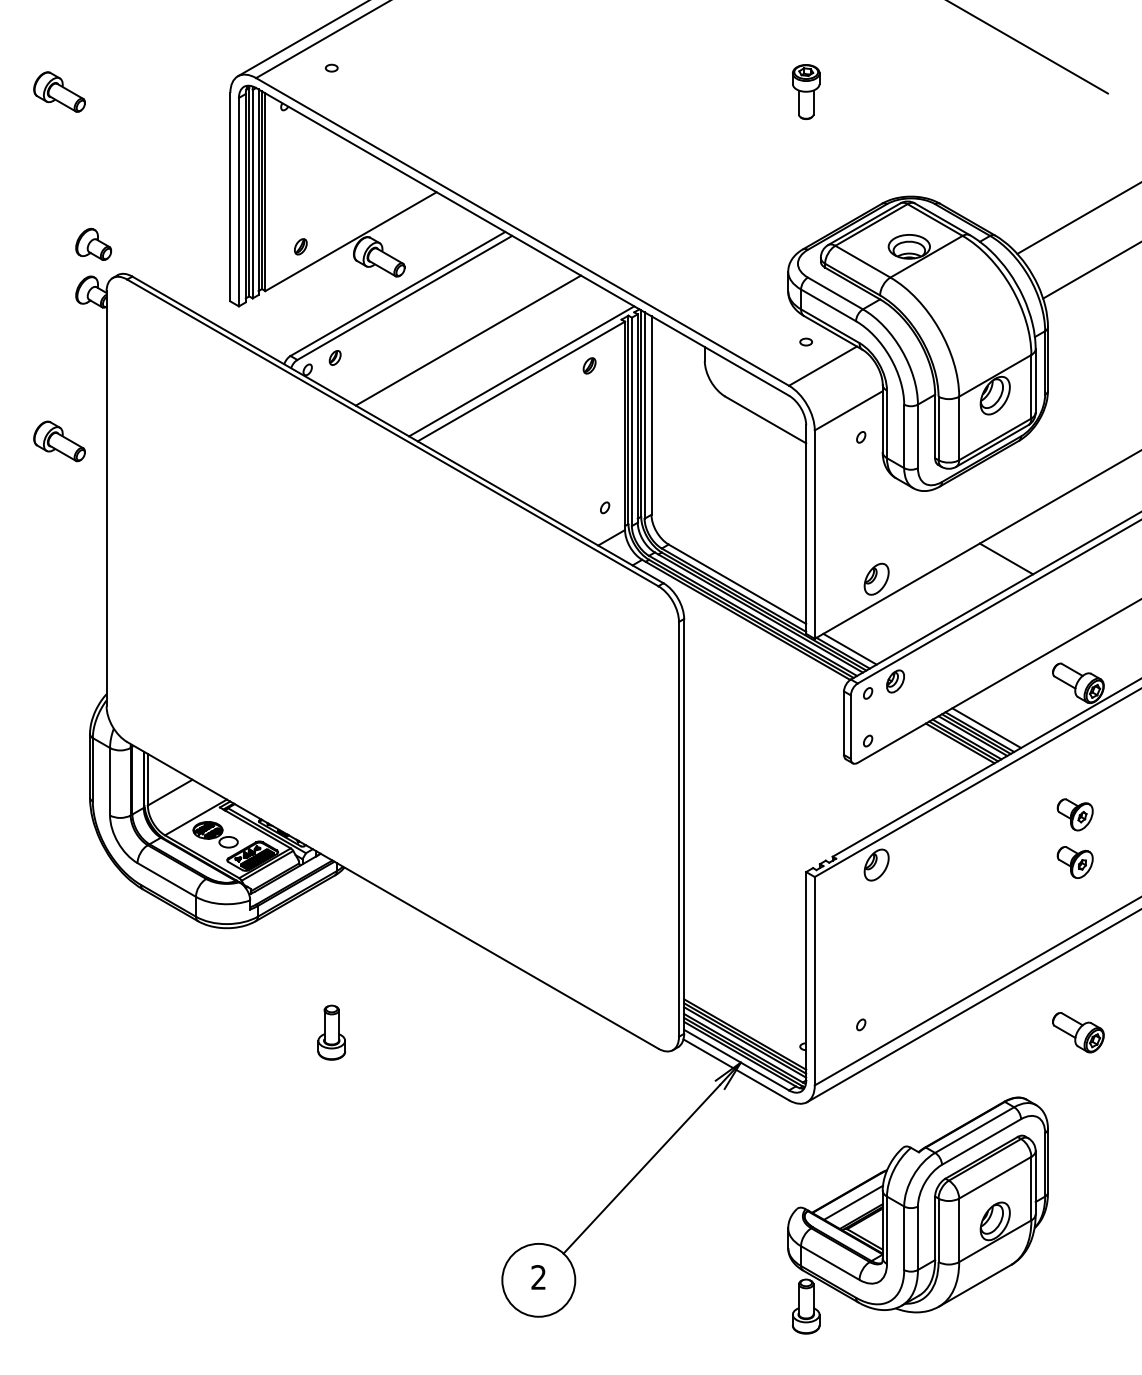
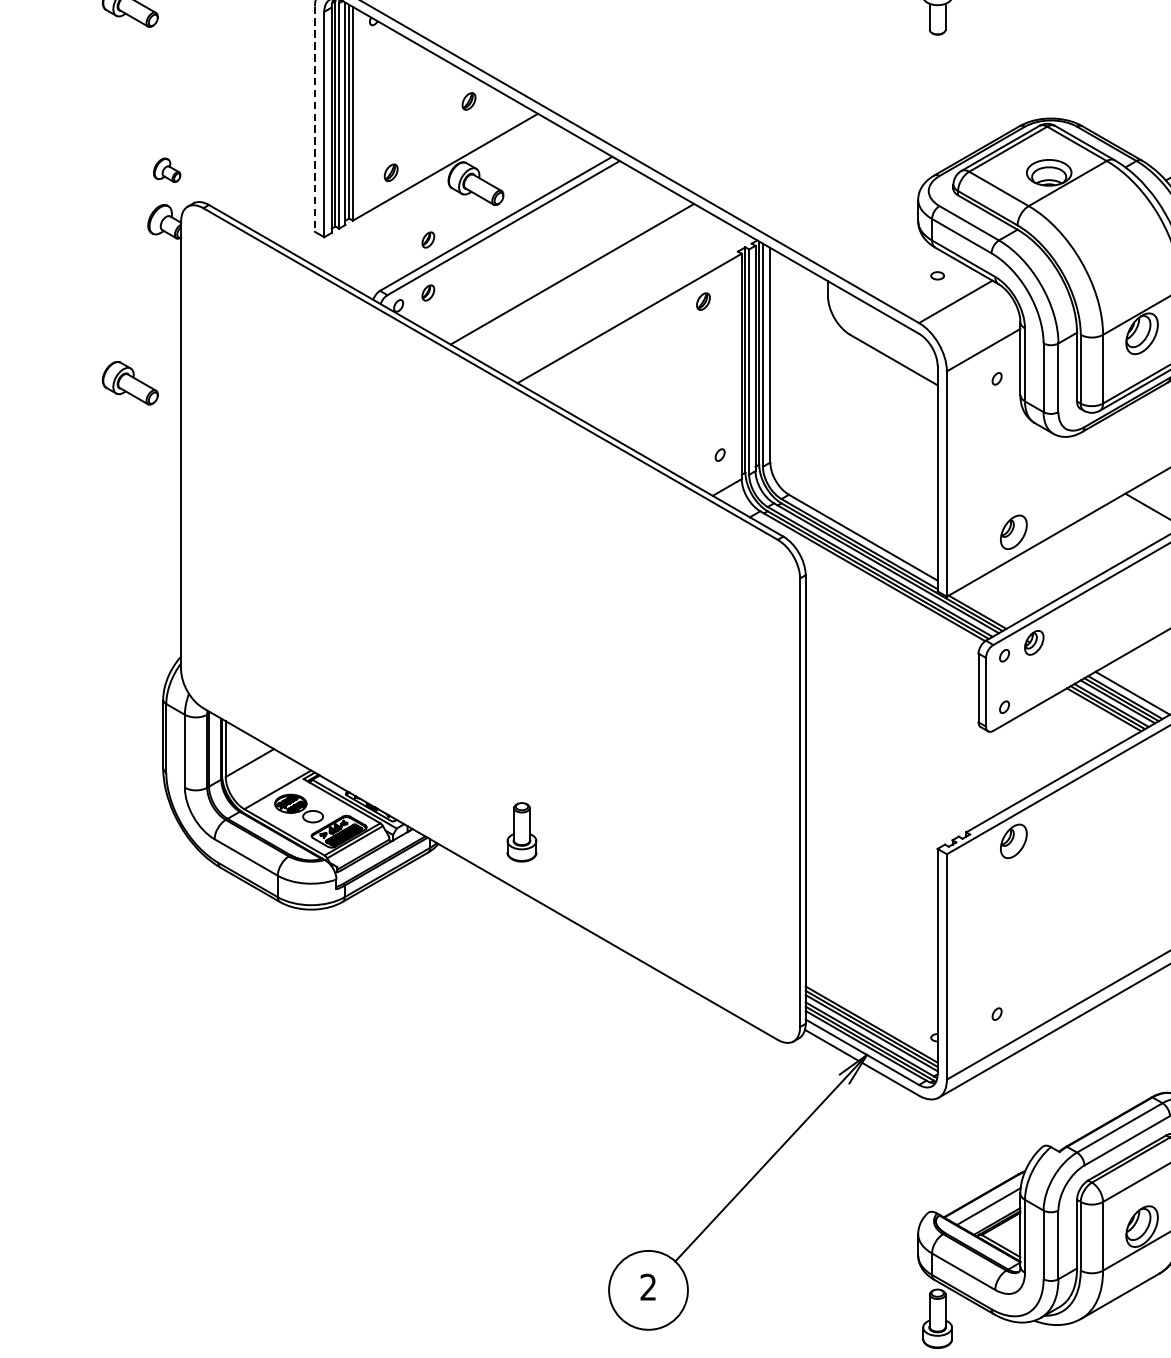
part: (372, 180) -> (468, 101), added
line: (230, 197) -> (315, 119), solid -> dashed
part: (93, 244) -> (166, 170), size x0.7
part: (334, 308) -> (427, 239), added
line: (521, 371) -> (629, 307), removed
line: (849, 648) -> (984, 607), removed
part: (331, 1032) -> (521, 832), moved

